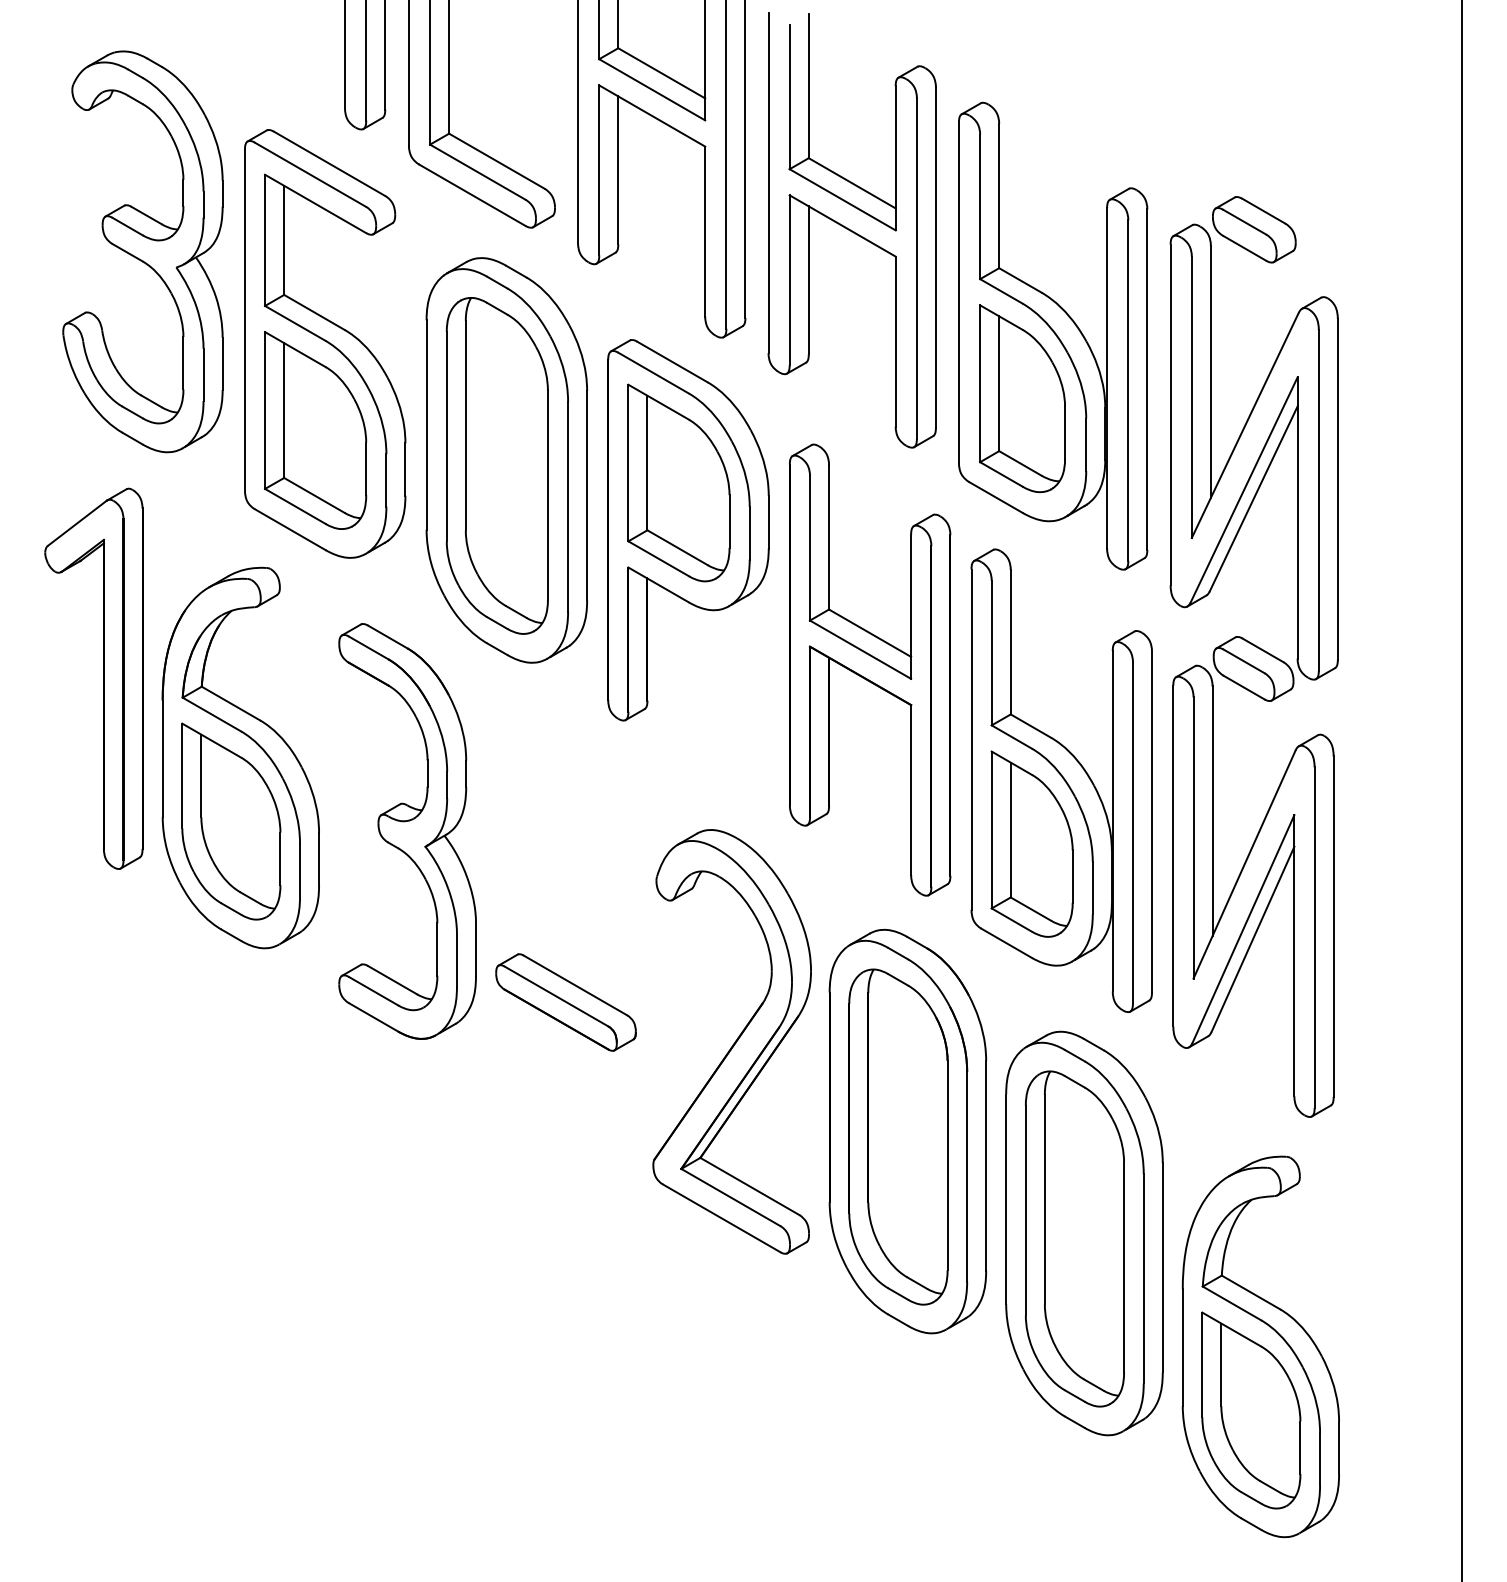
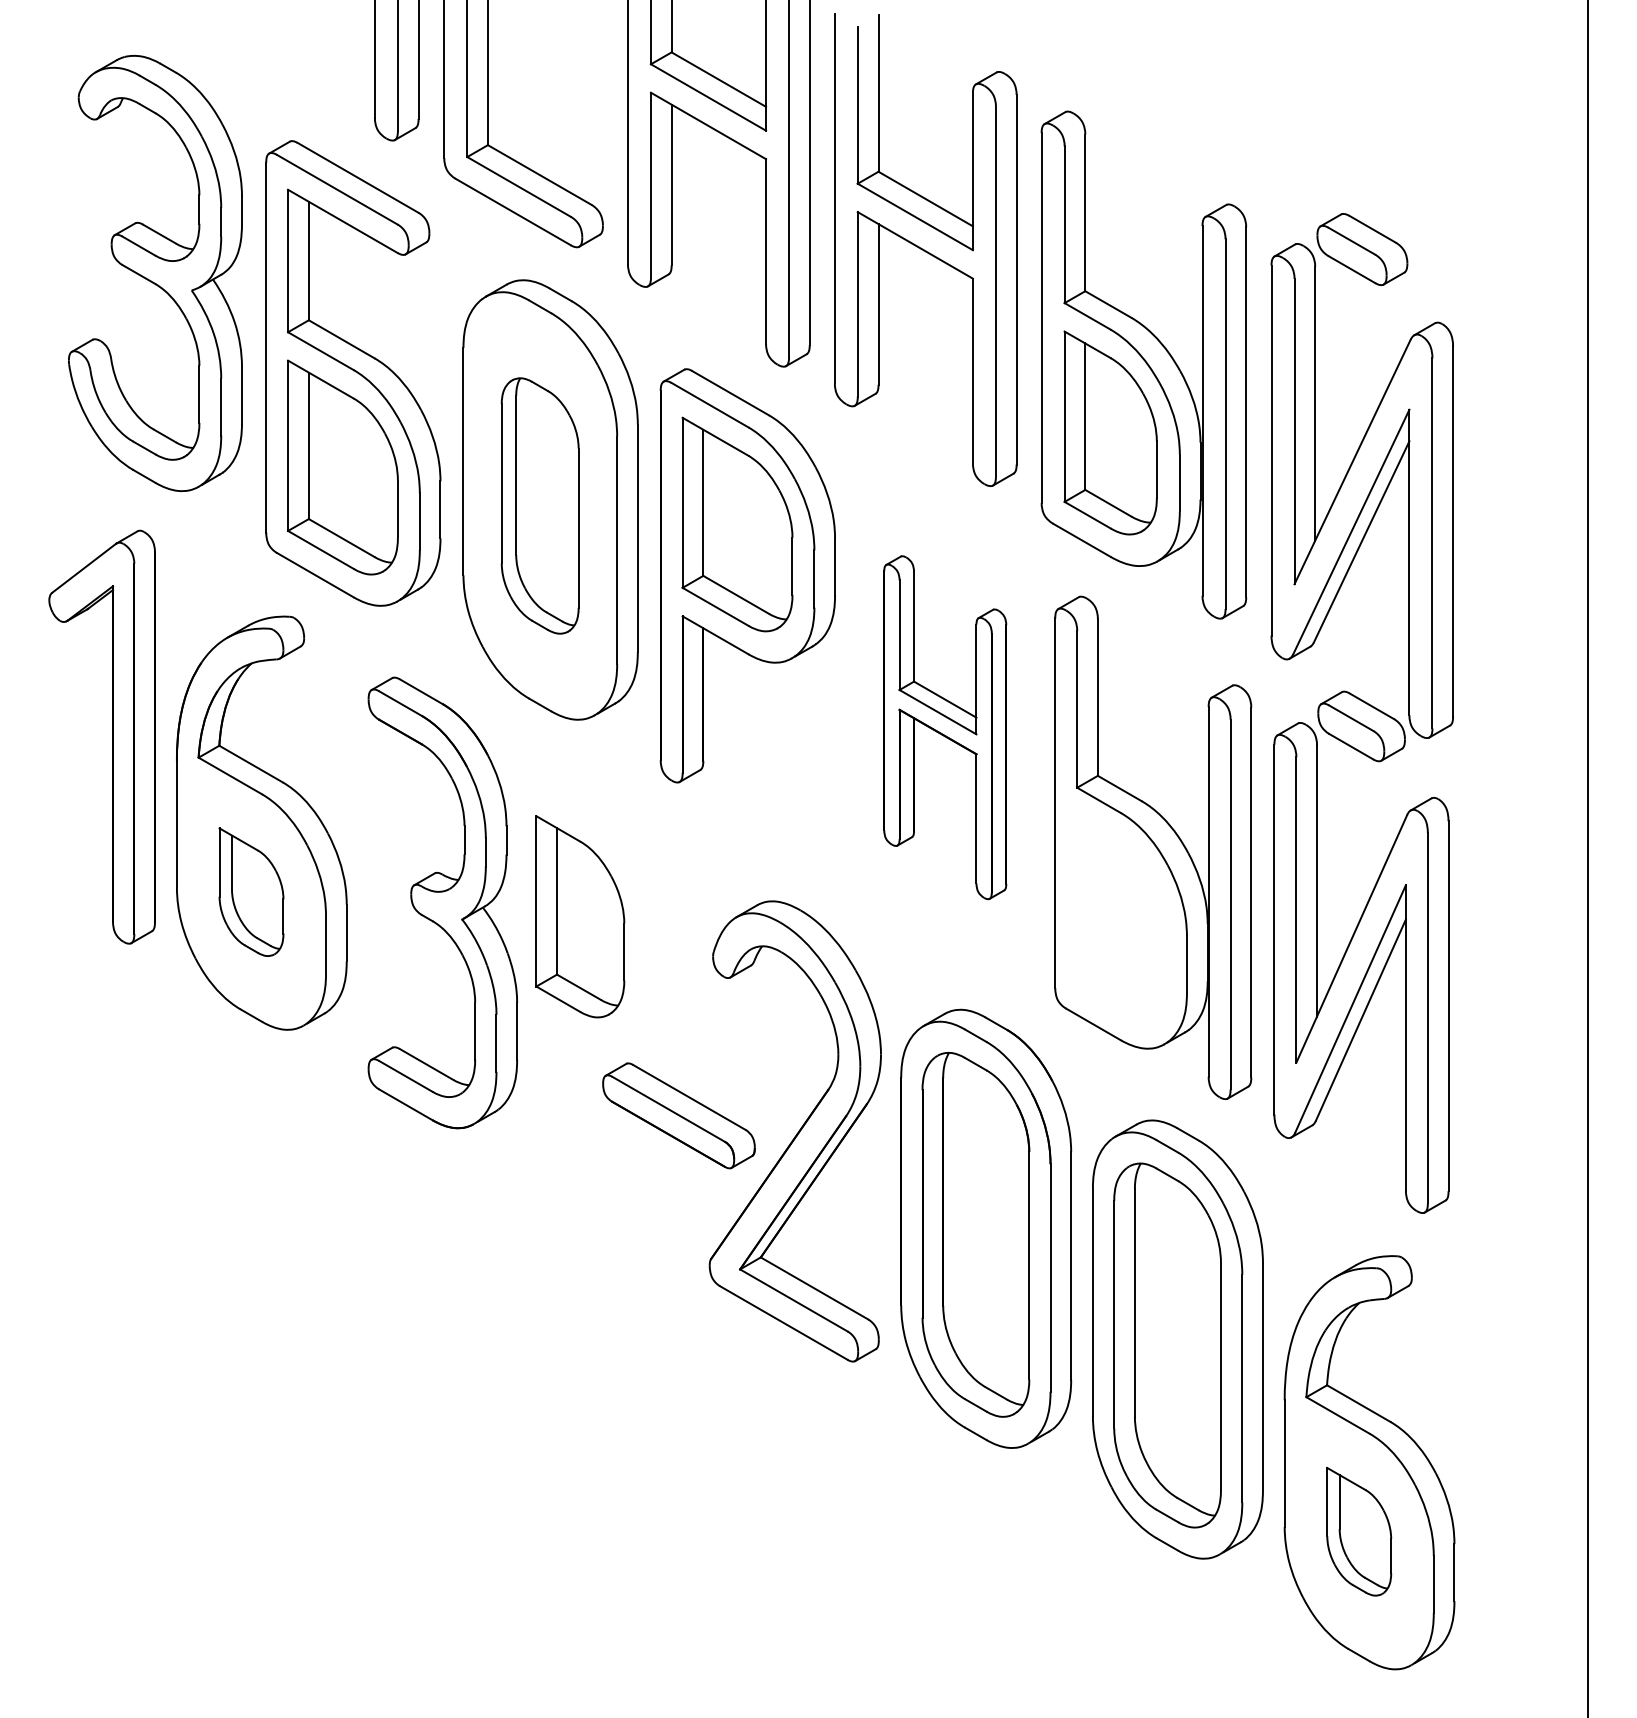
part: (496, 465) -> (539, 505), size x0.7
part: (870, 669) -> (945, 727), size x0.7
part: (231, 821) -> (251, 892), size x0.6
part: (1031, 843) -> (579, 916), moved
part: (565, 1002) -> (678, 1115), moved
part: (1251, 1410) -> (1359, 1531), size x0.6

